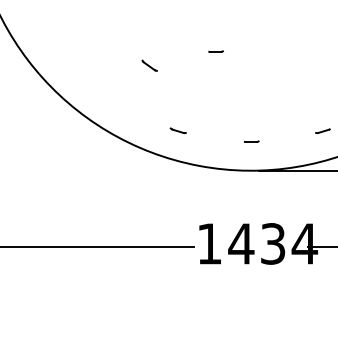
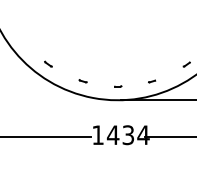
part: (216, 51) -> (101, 43), removed
part: (149, 64) -> (48, 63), moved

